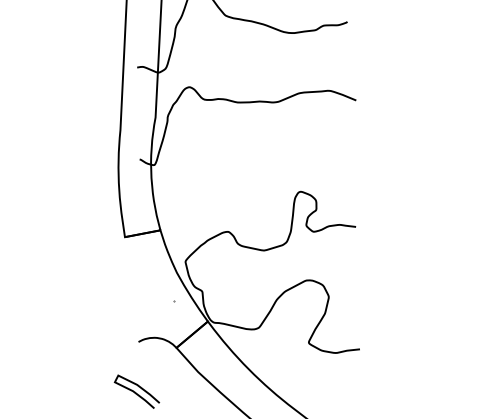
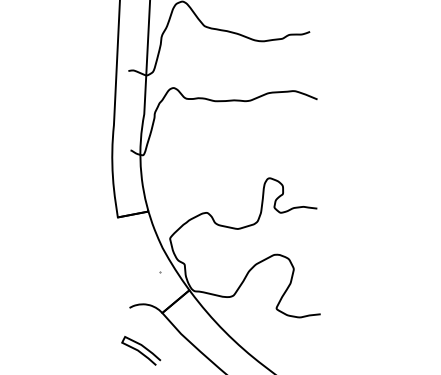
curve: (136, 392) -> (140, 351), moved

